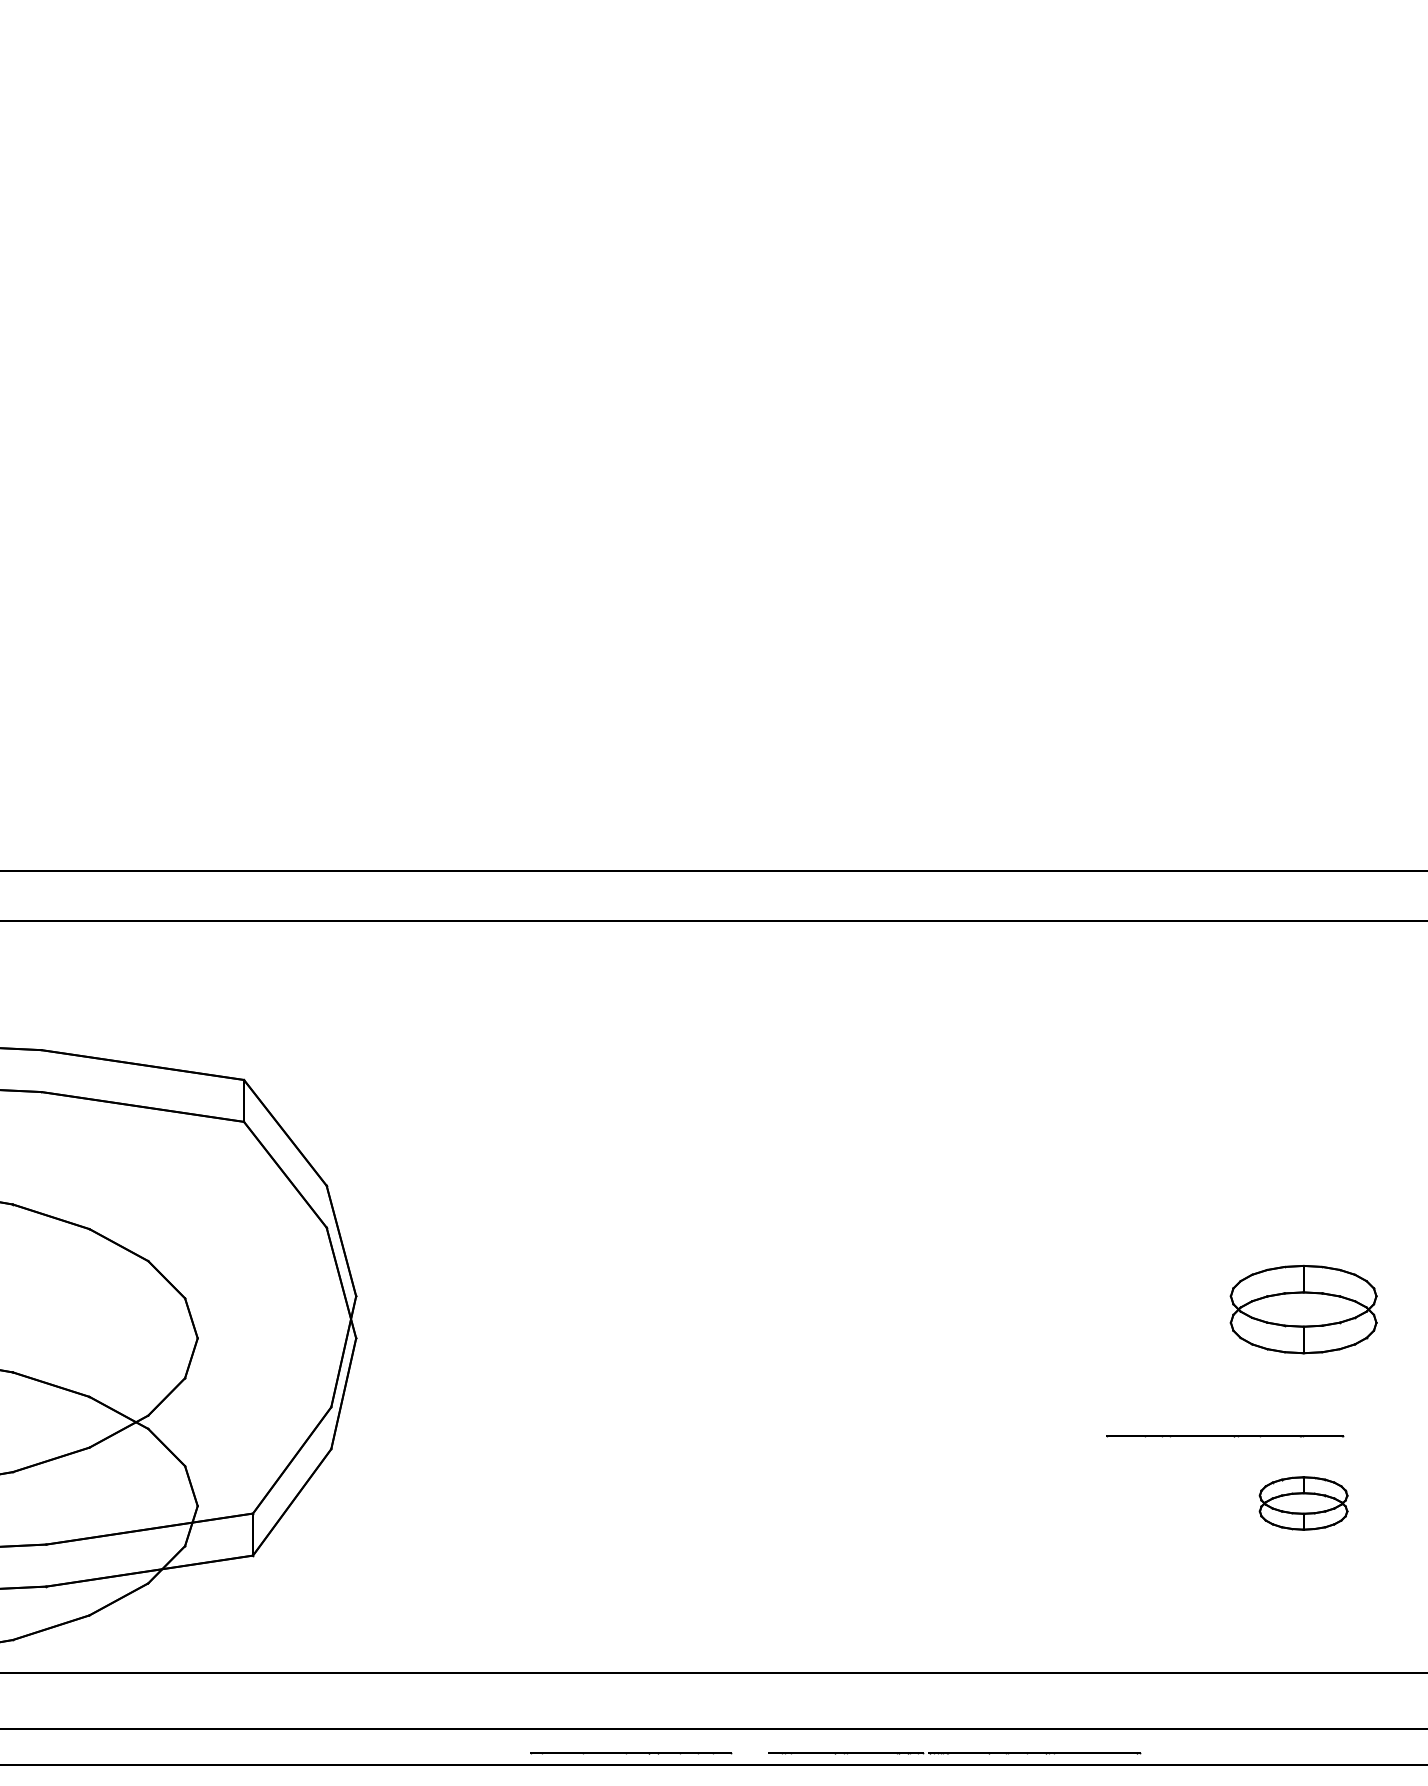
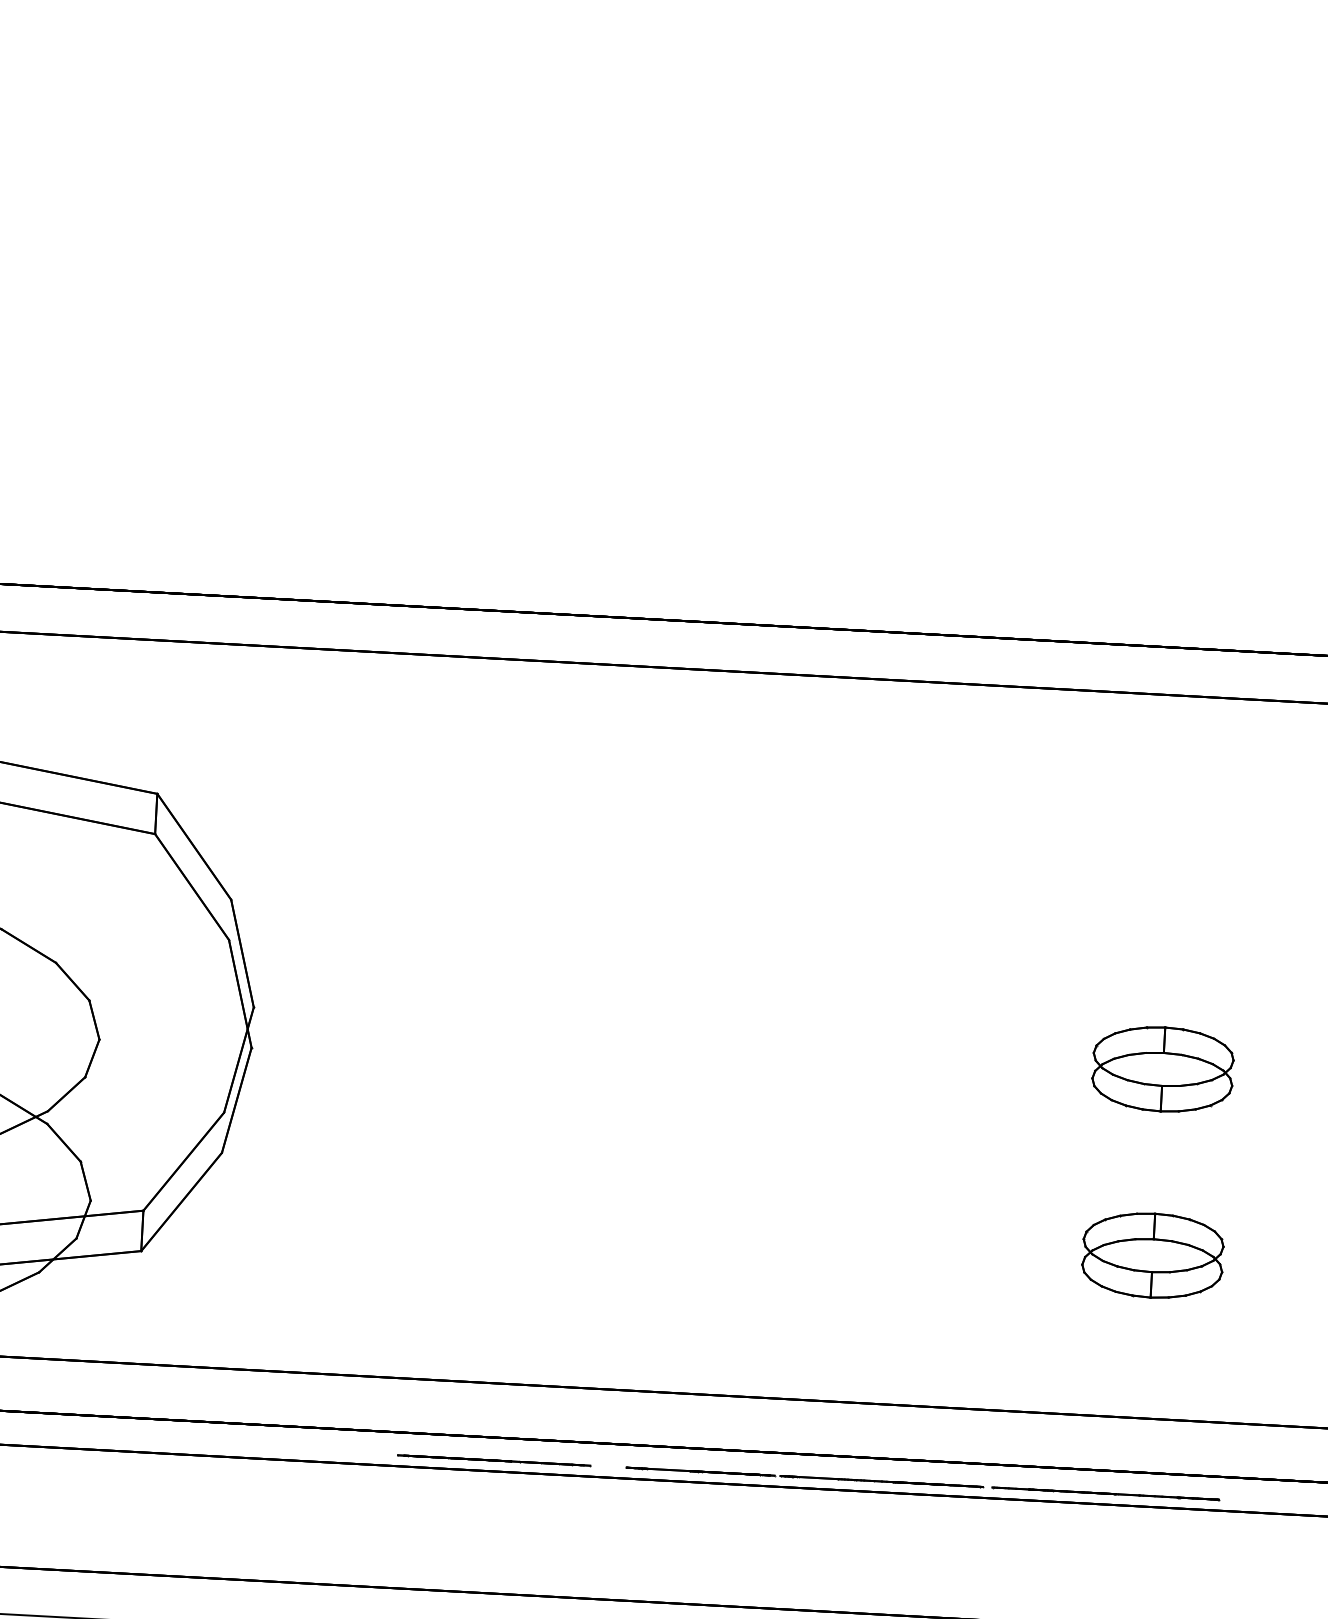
line: (1225, 1436) -> (1106, 1493), moved
part: (1303, 1503) -> (1152, 1255), size x1.67

